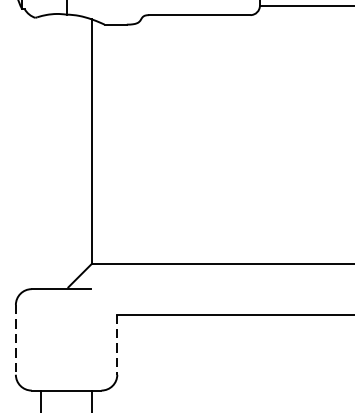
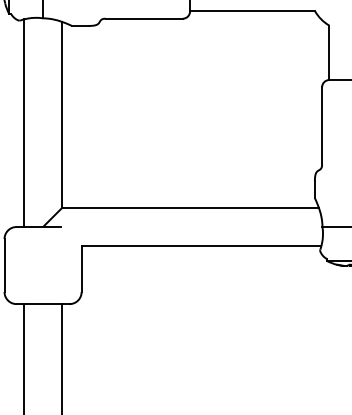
line: (40, 152) -> (23, 123), added
line: (15, 339) -> (4, 265), dashed -> solid
line: (117, 345) -> (81, 269), dashed -> solid

